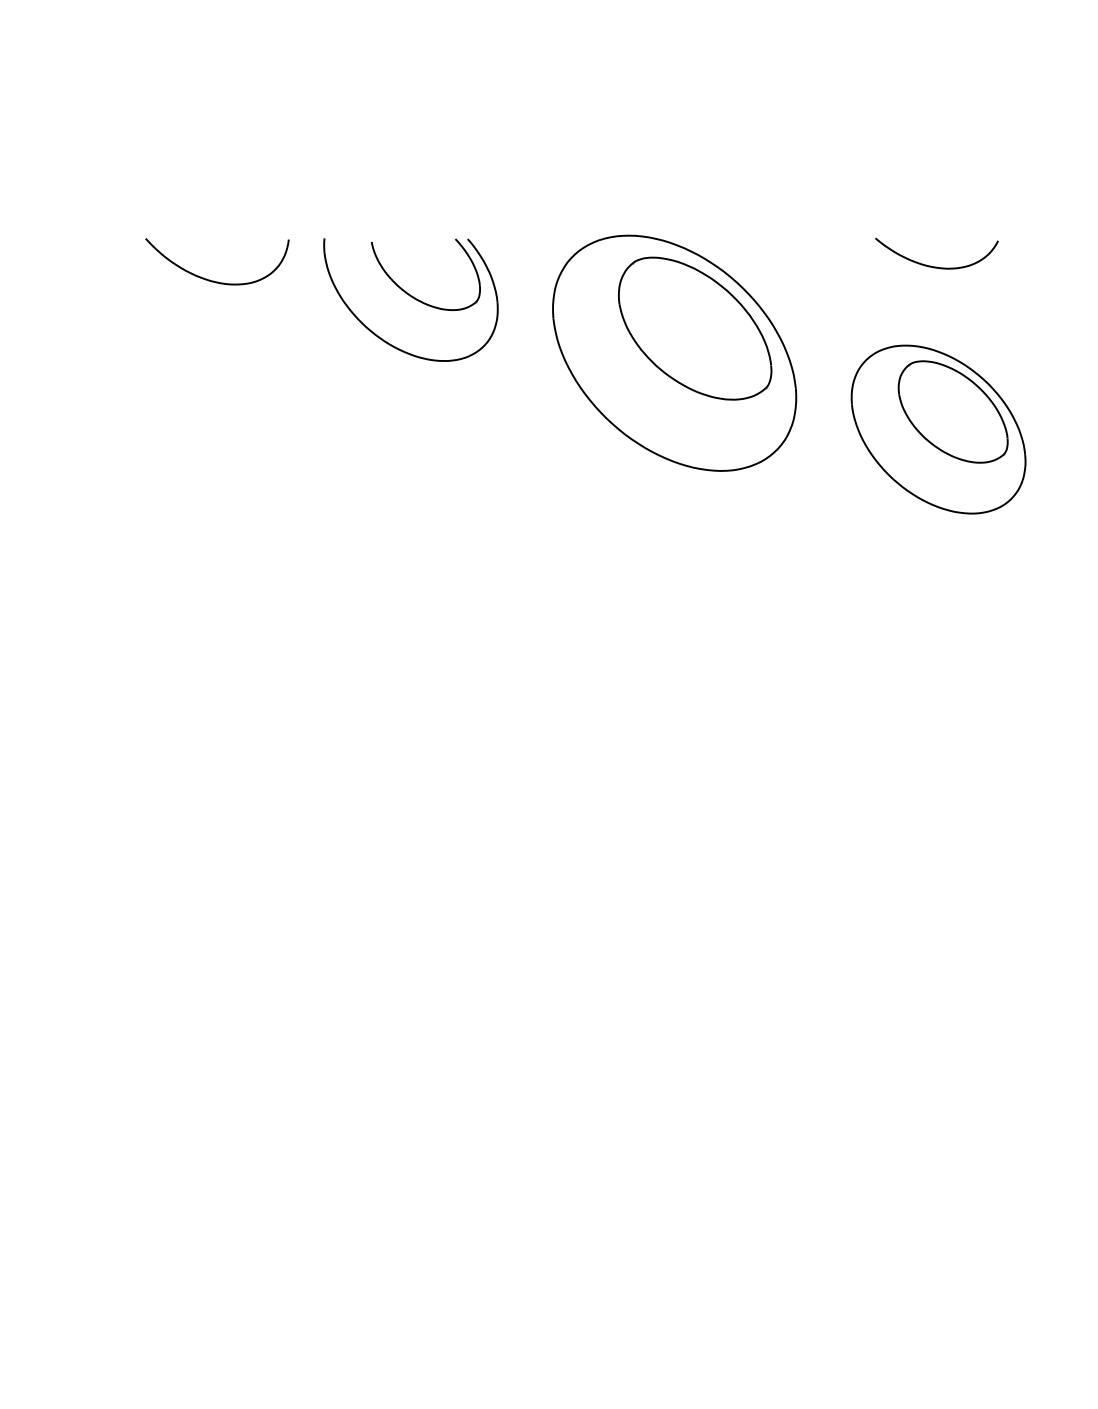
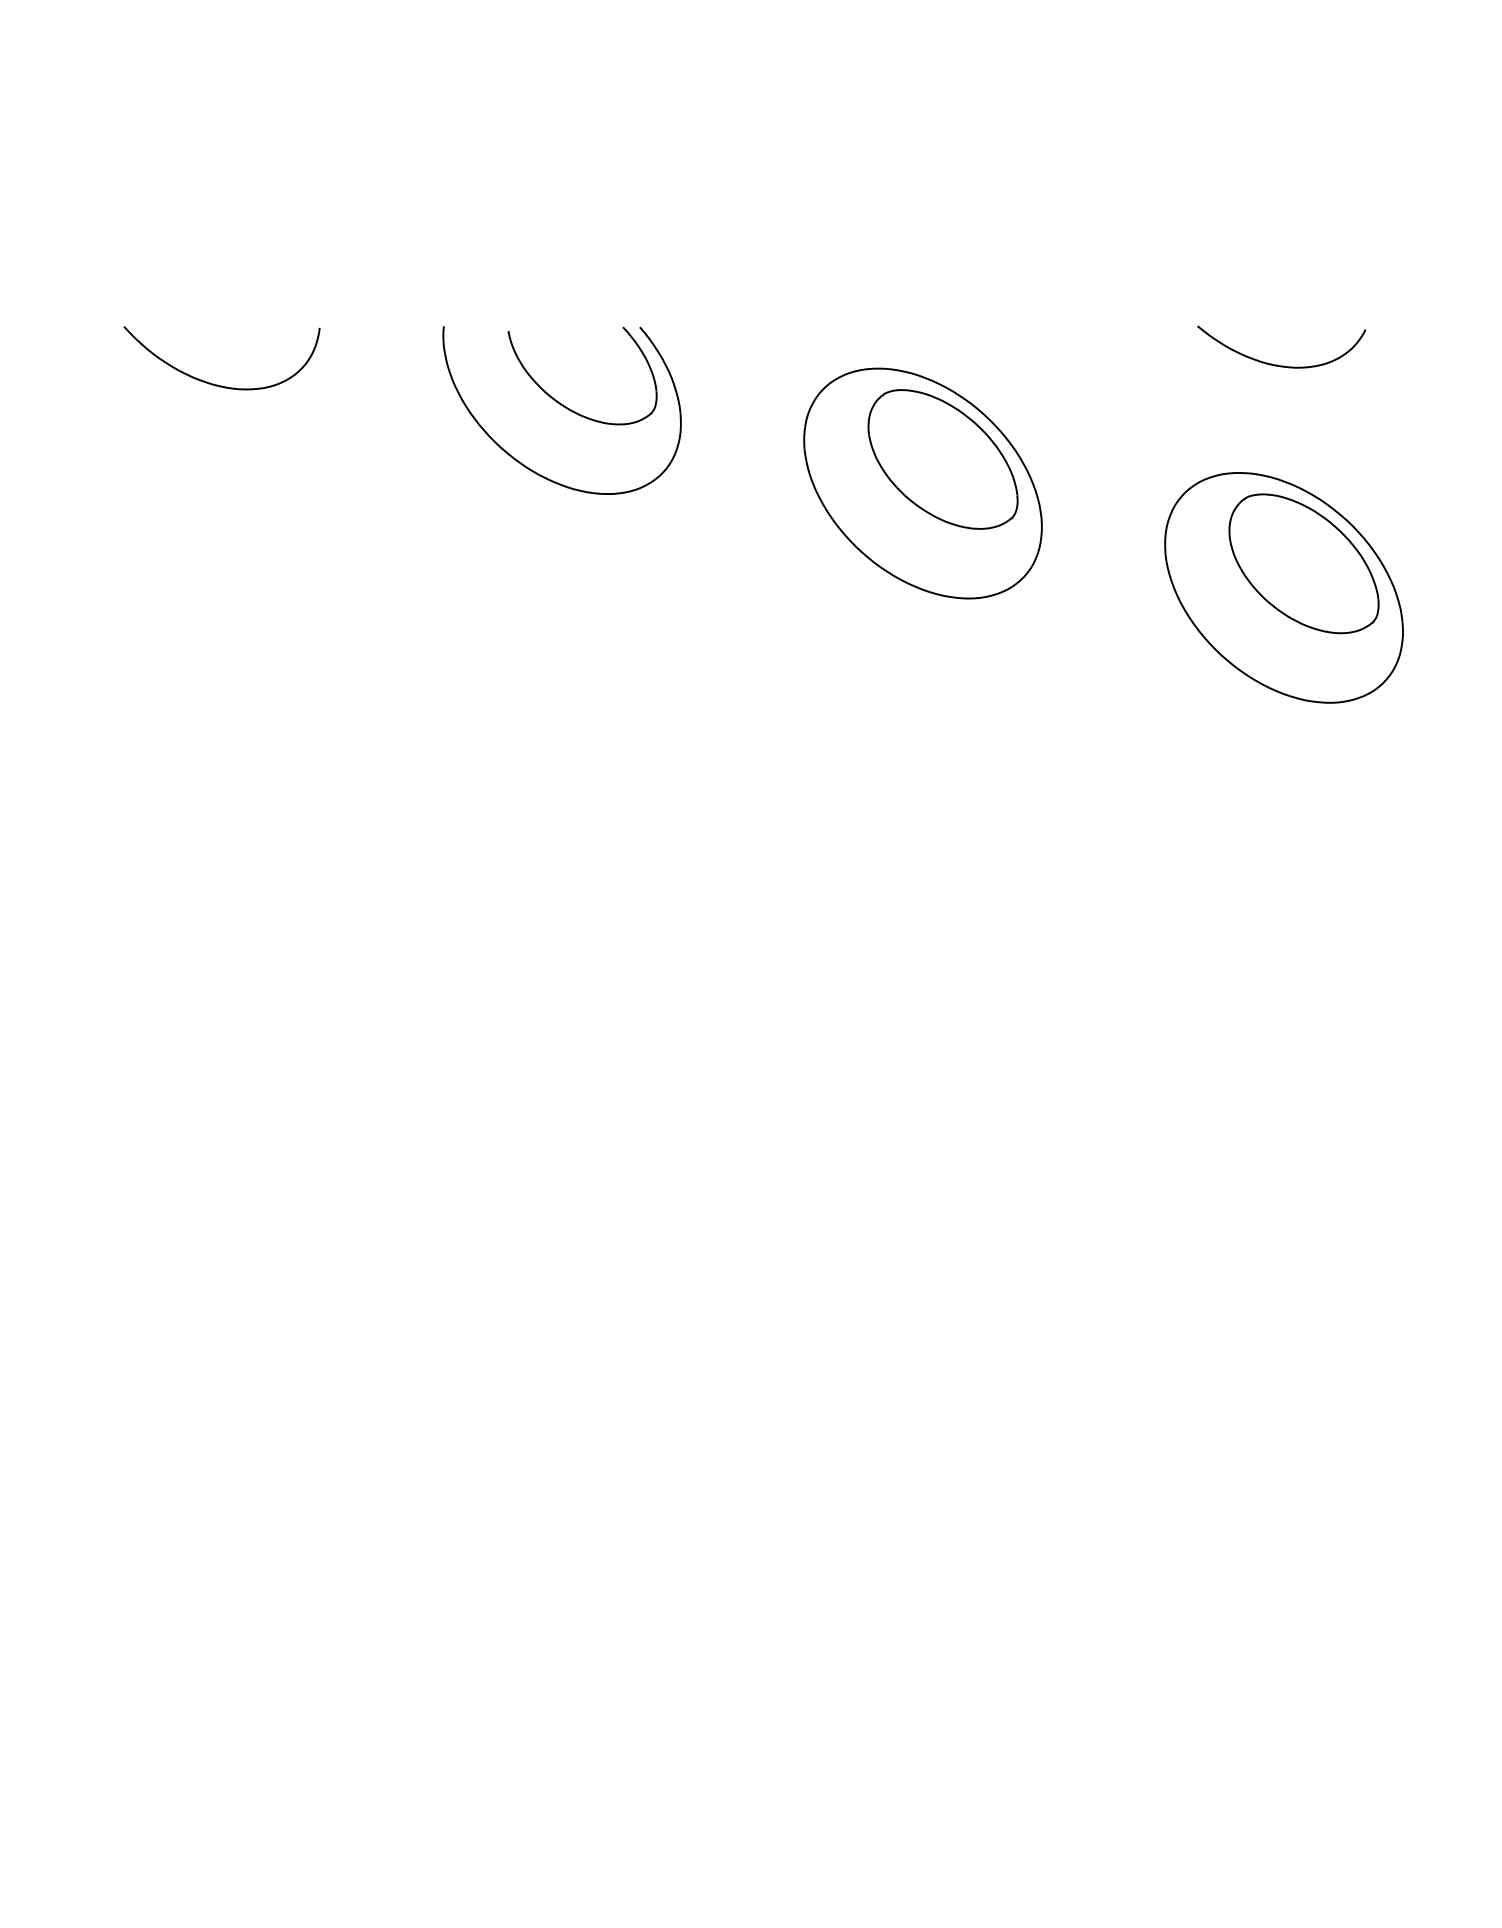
curve: (213, 280) -> (216, 383), moved
part: (674, 353) -> (922, 483), size x0.71

